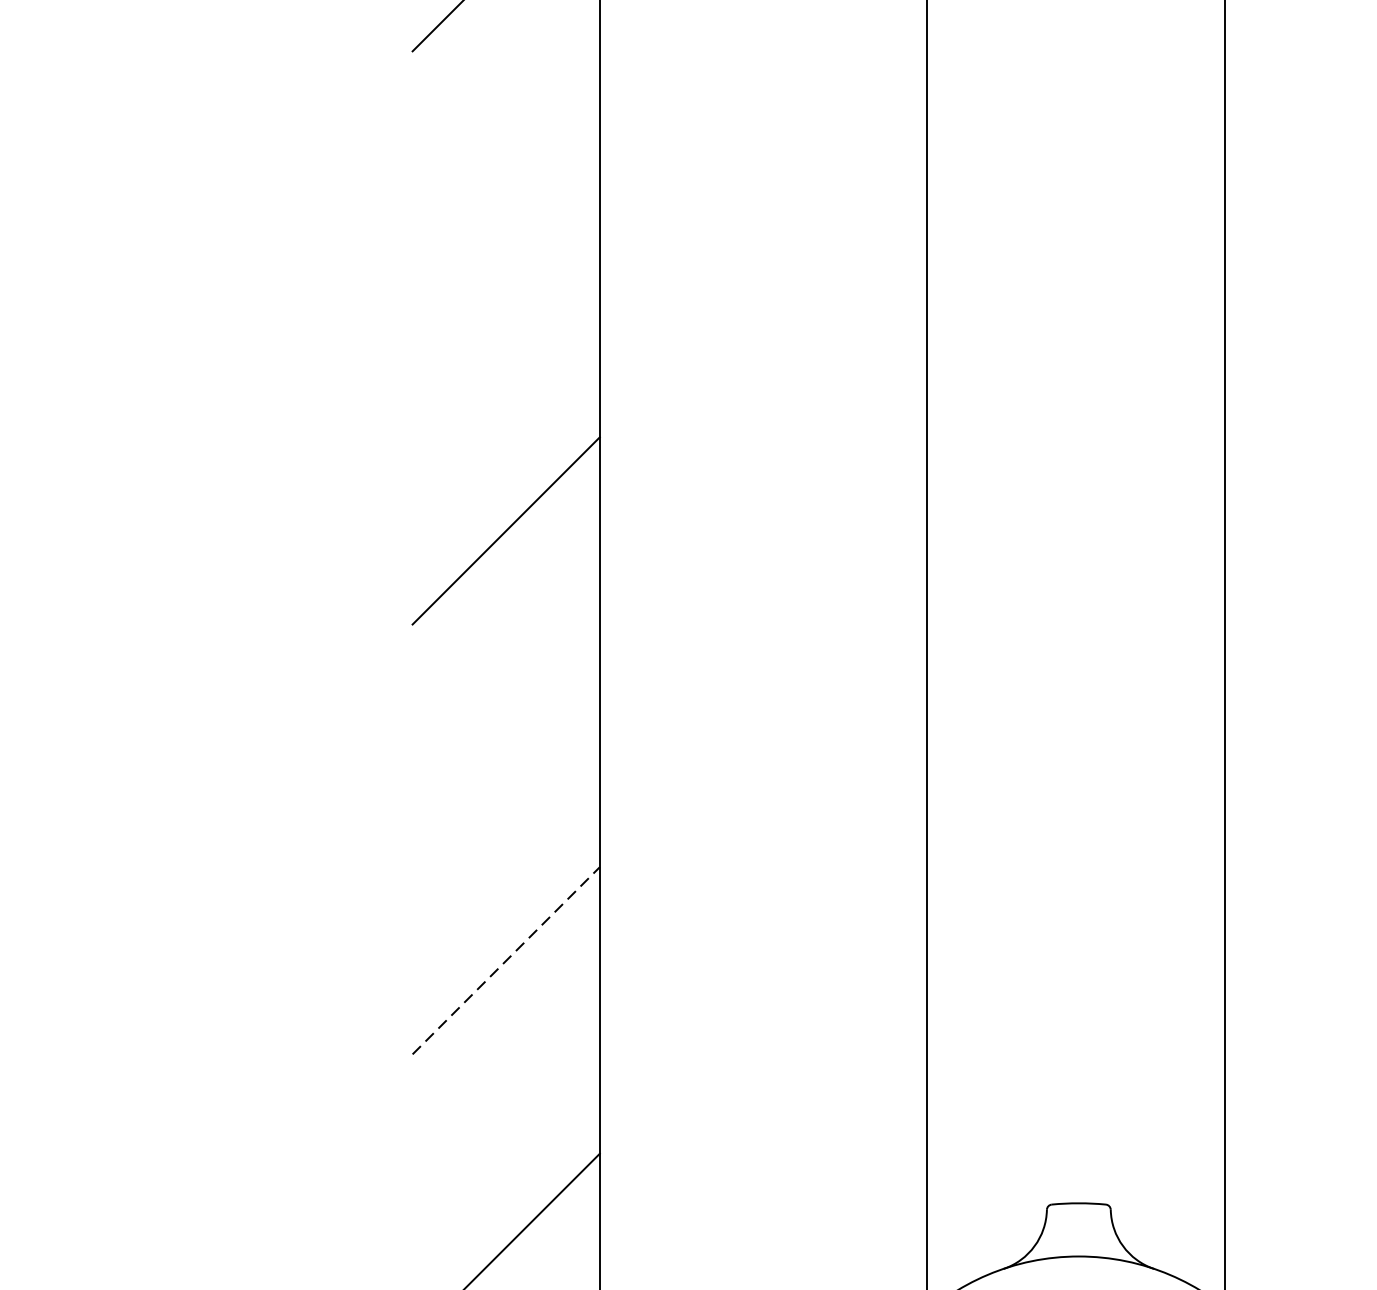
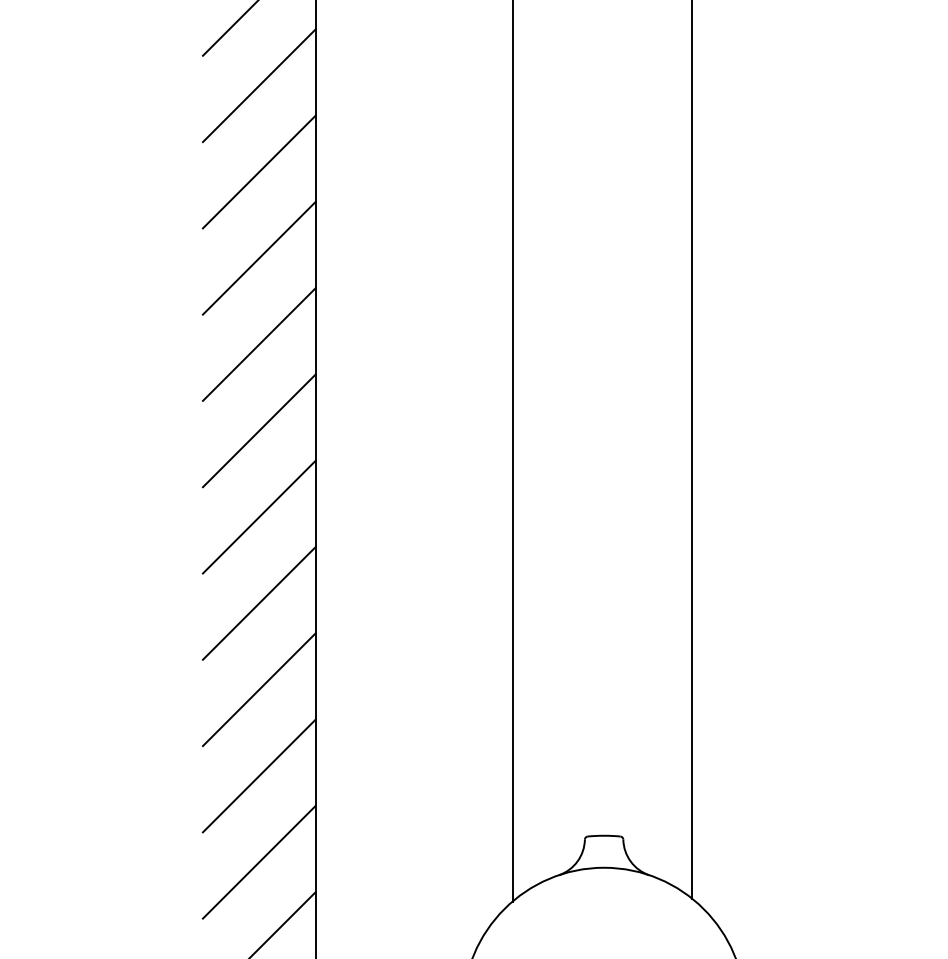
line: (504, 100) -> (258, 171), added
line: (504, 243) -> (258, 257), added
line: (504, 387) -> (258, 344), added
line: (504, 673) -> (258, 516), added
line: (504, 817) -> (258, 603), added
line: (506, 960) -> (259, 689), dashed -> solid
line: (504, 1103) -> (258, 775), added

